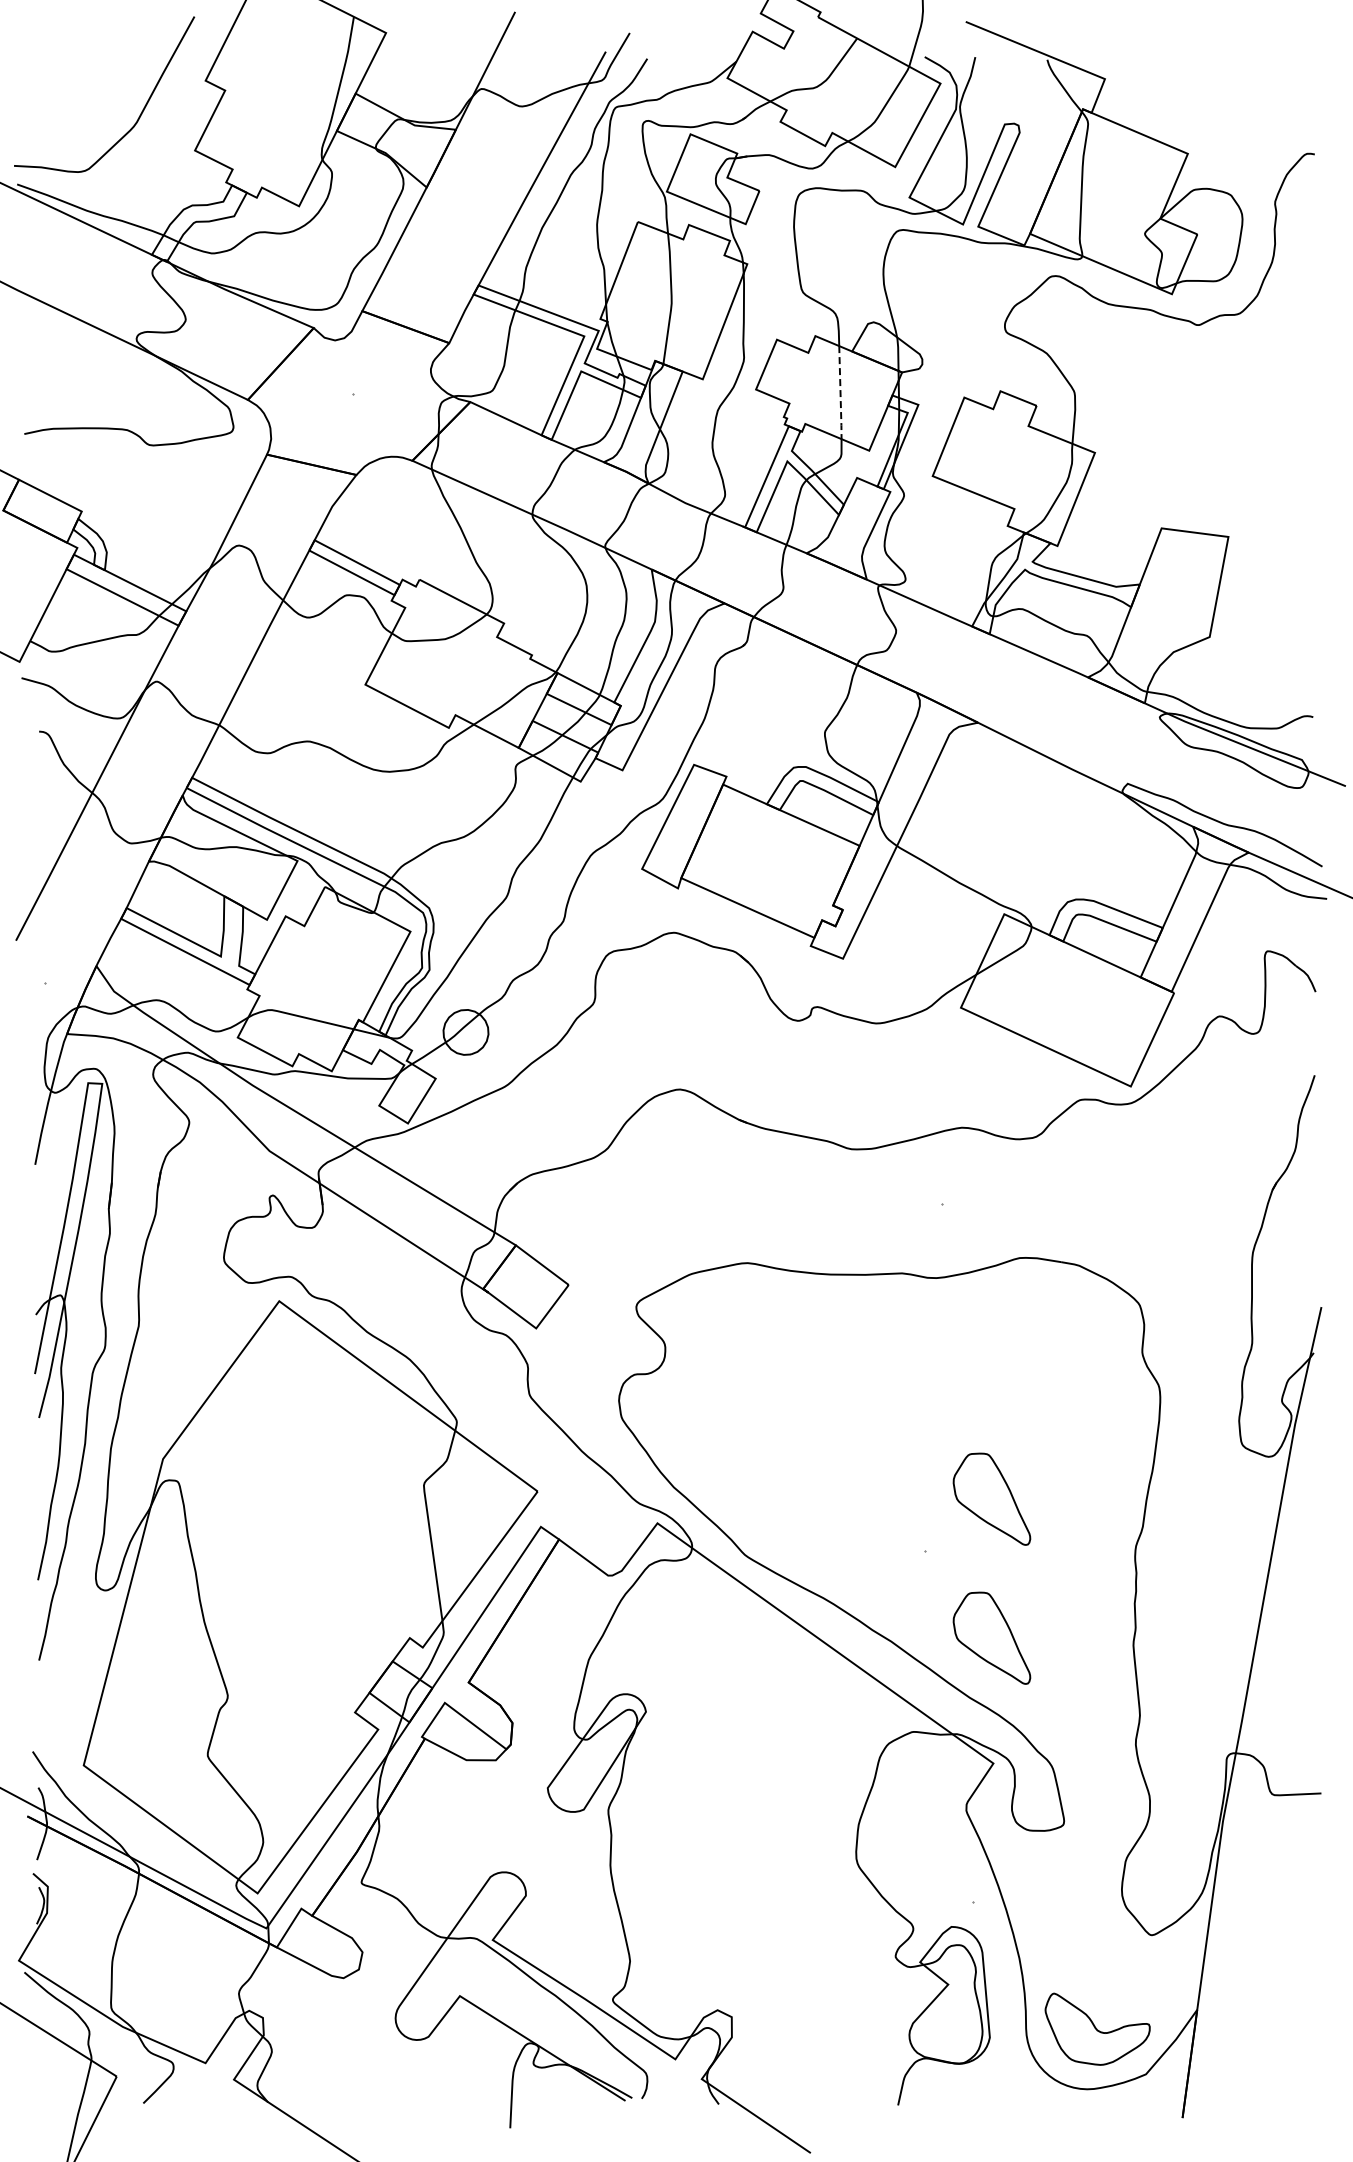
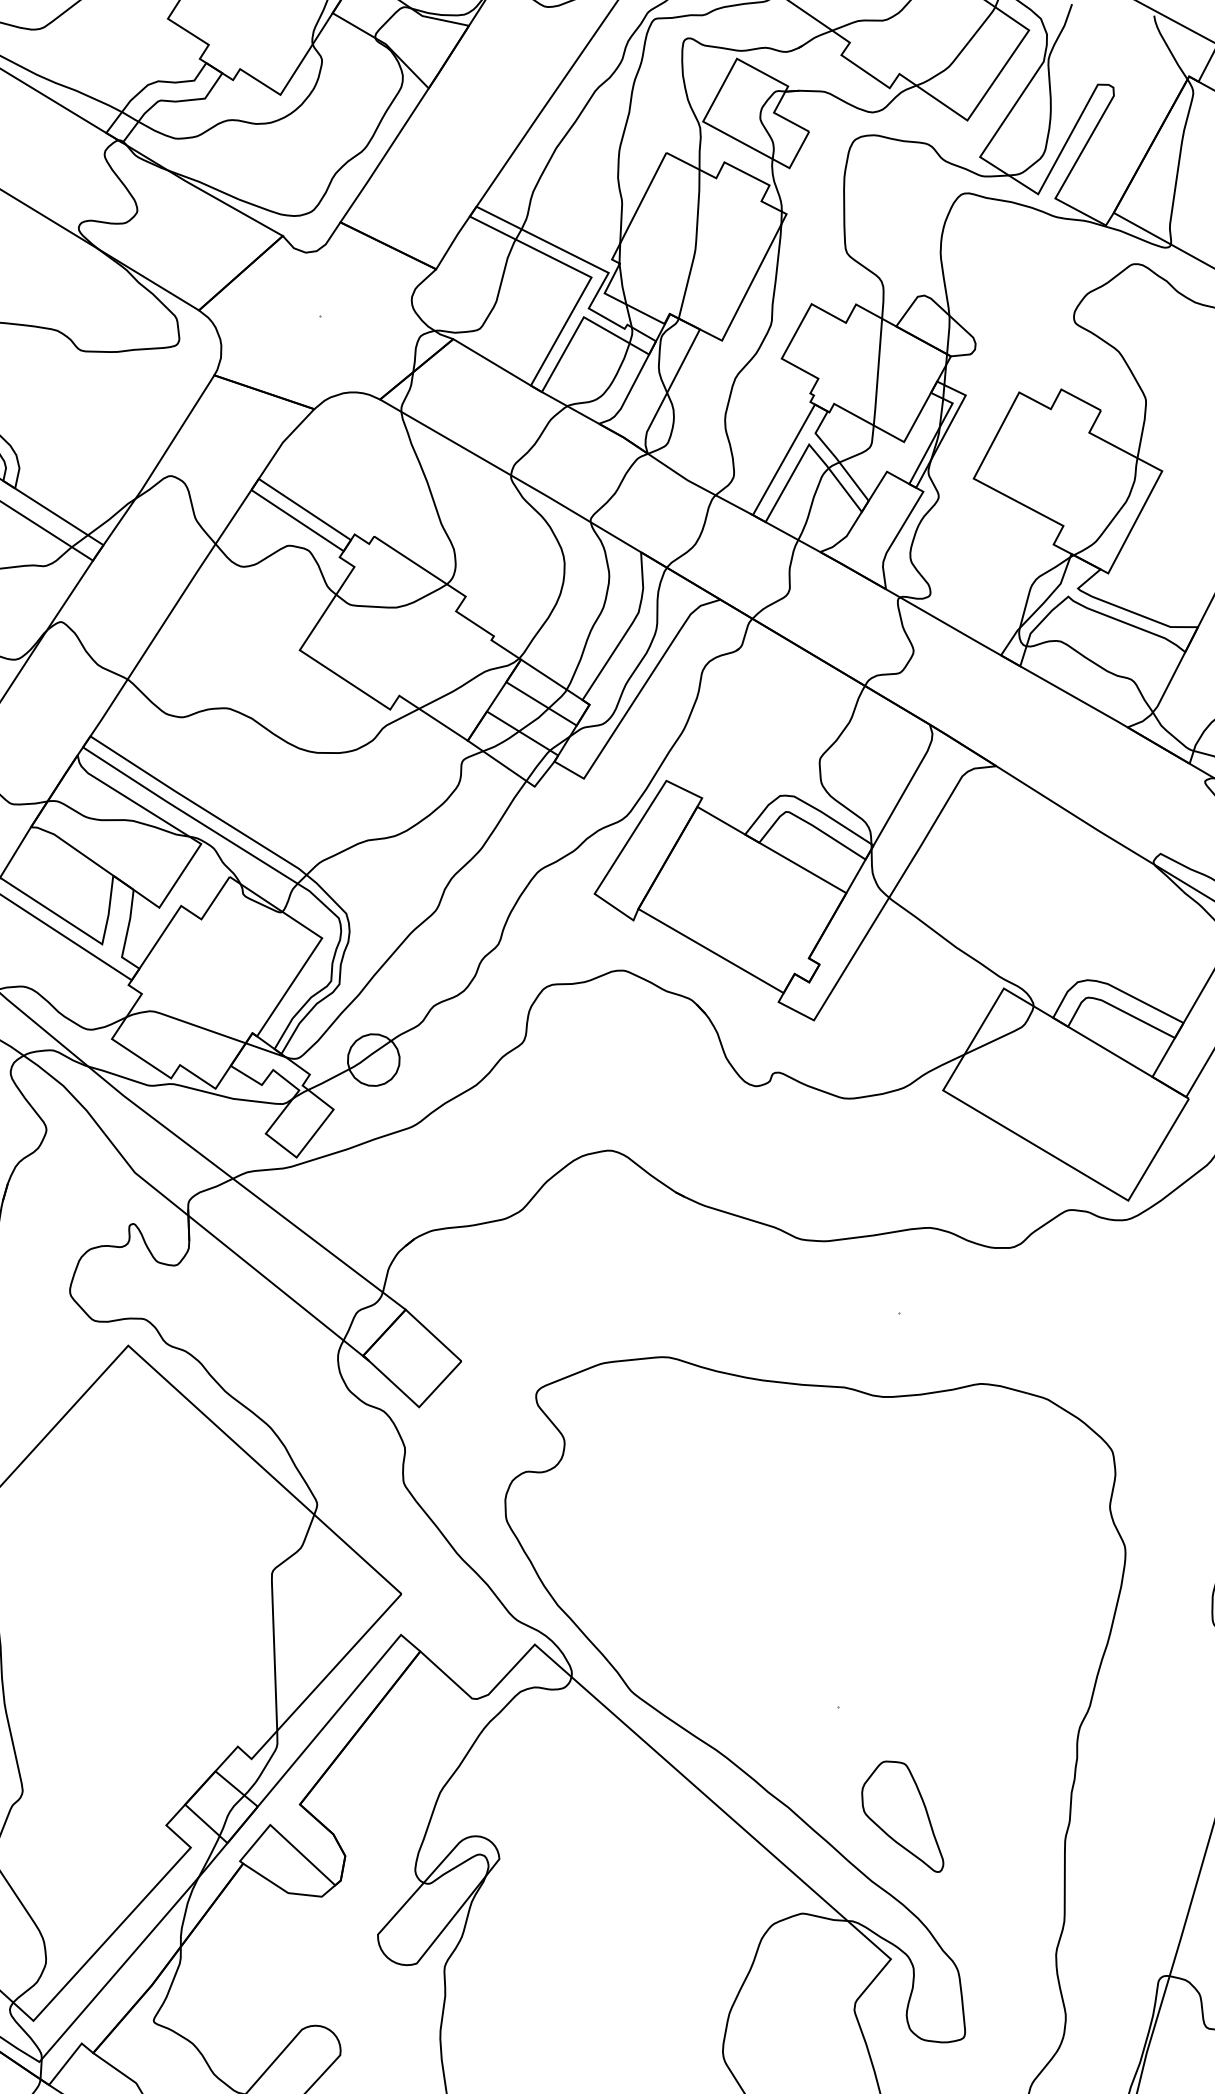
line: (840, 393) -> (877, 373), dashed -> solid
part: (991, 1498) -> (920, 1655), removed

